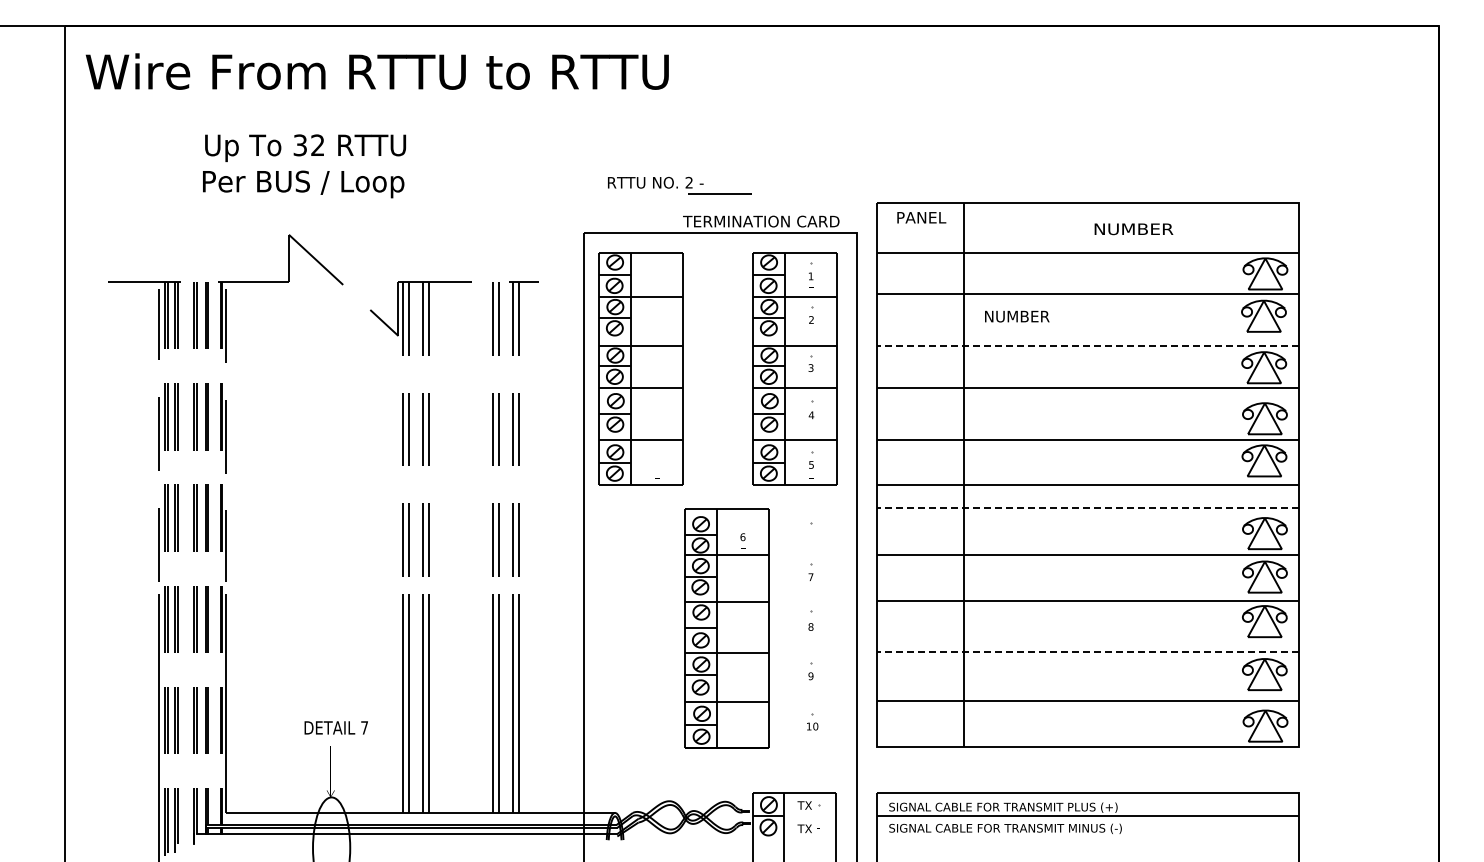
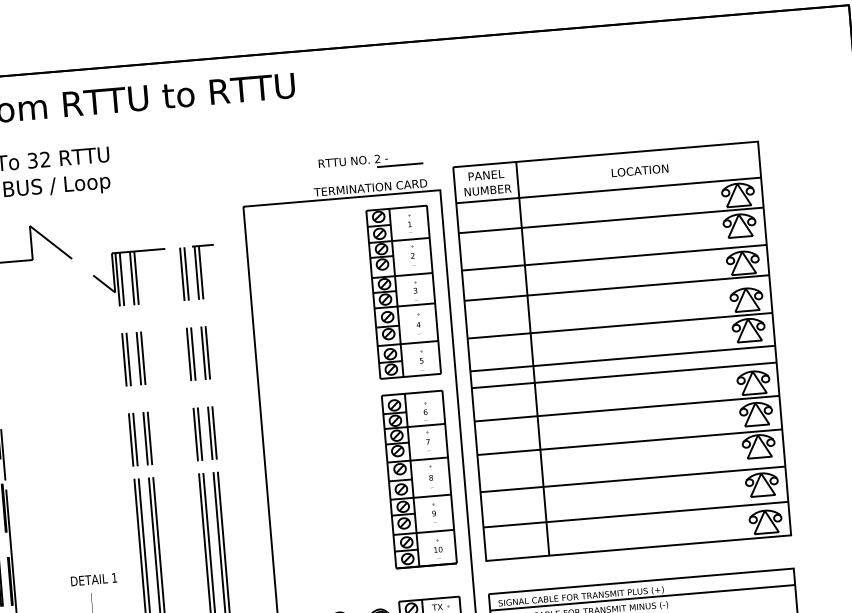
part: (679, 185) -> (370, 161), moved
text: (1133, 229) -> (640, 170), NUMBER -> LOCATION
text: (1017, 316) -> (488, 190), moved
line: (1088, 345) -> (614, 257), dashed -> solid
part: (640, 368) -> (292, 301), removed
line: (1088, 508) -> (624, 375), dashed -> solid
part: (726, 628) -> (419, 479), moved
line: (1088, 652) -> (633, 479), dashed -> solid
text: (364, 727) -> (114, 577), 7 -> 1

